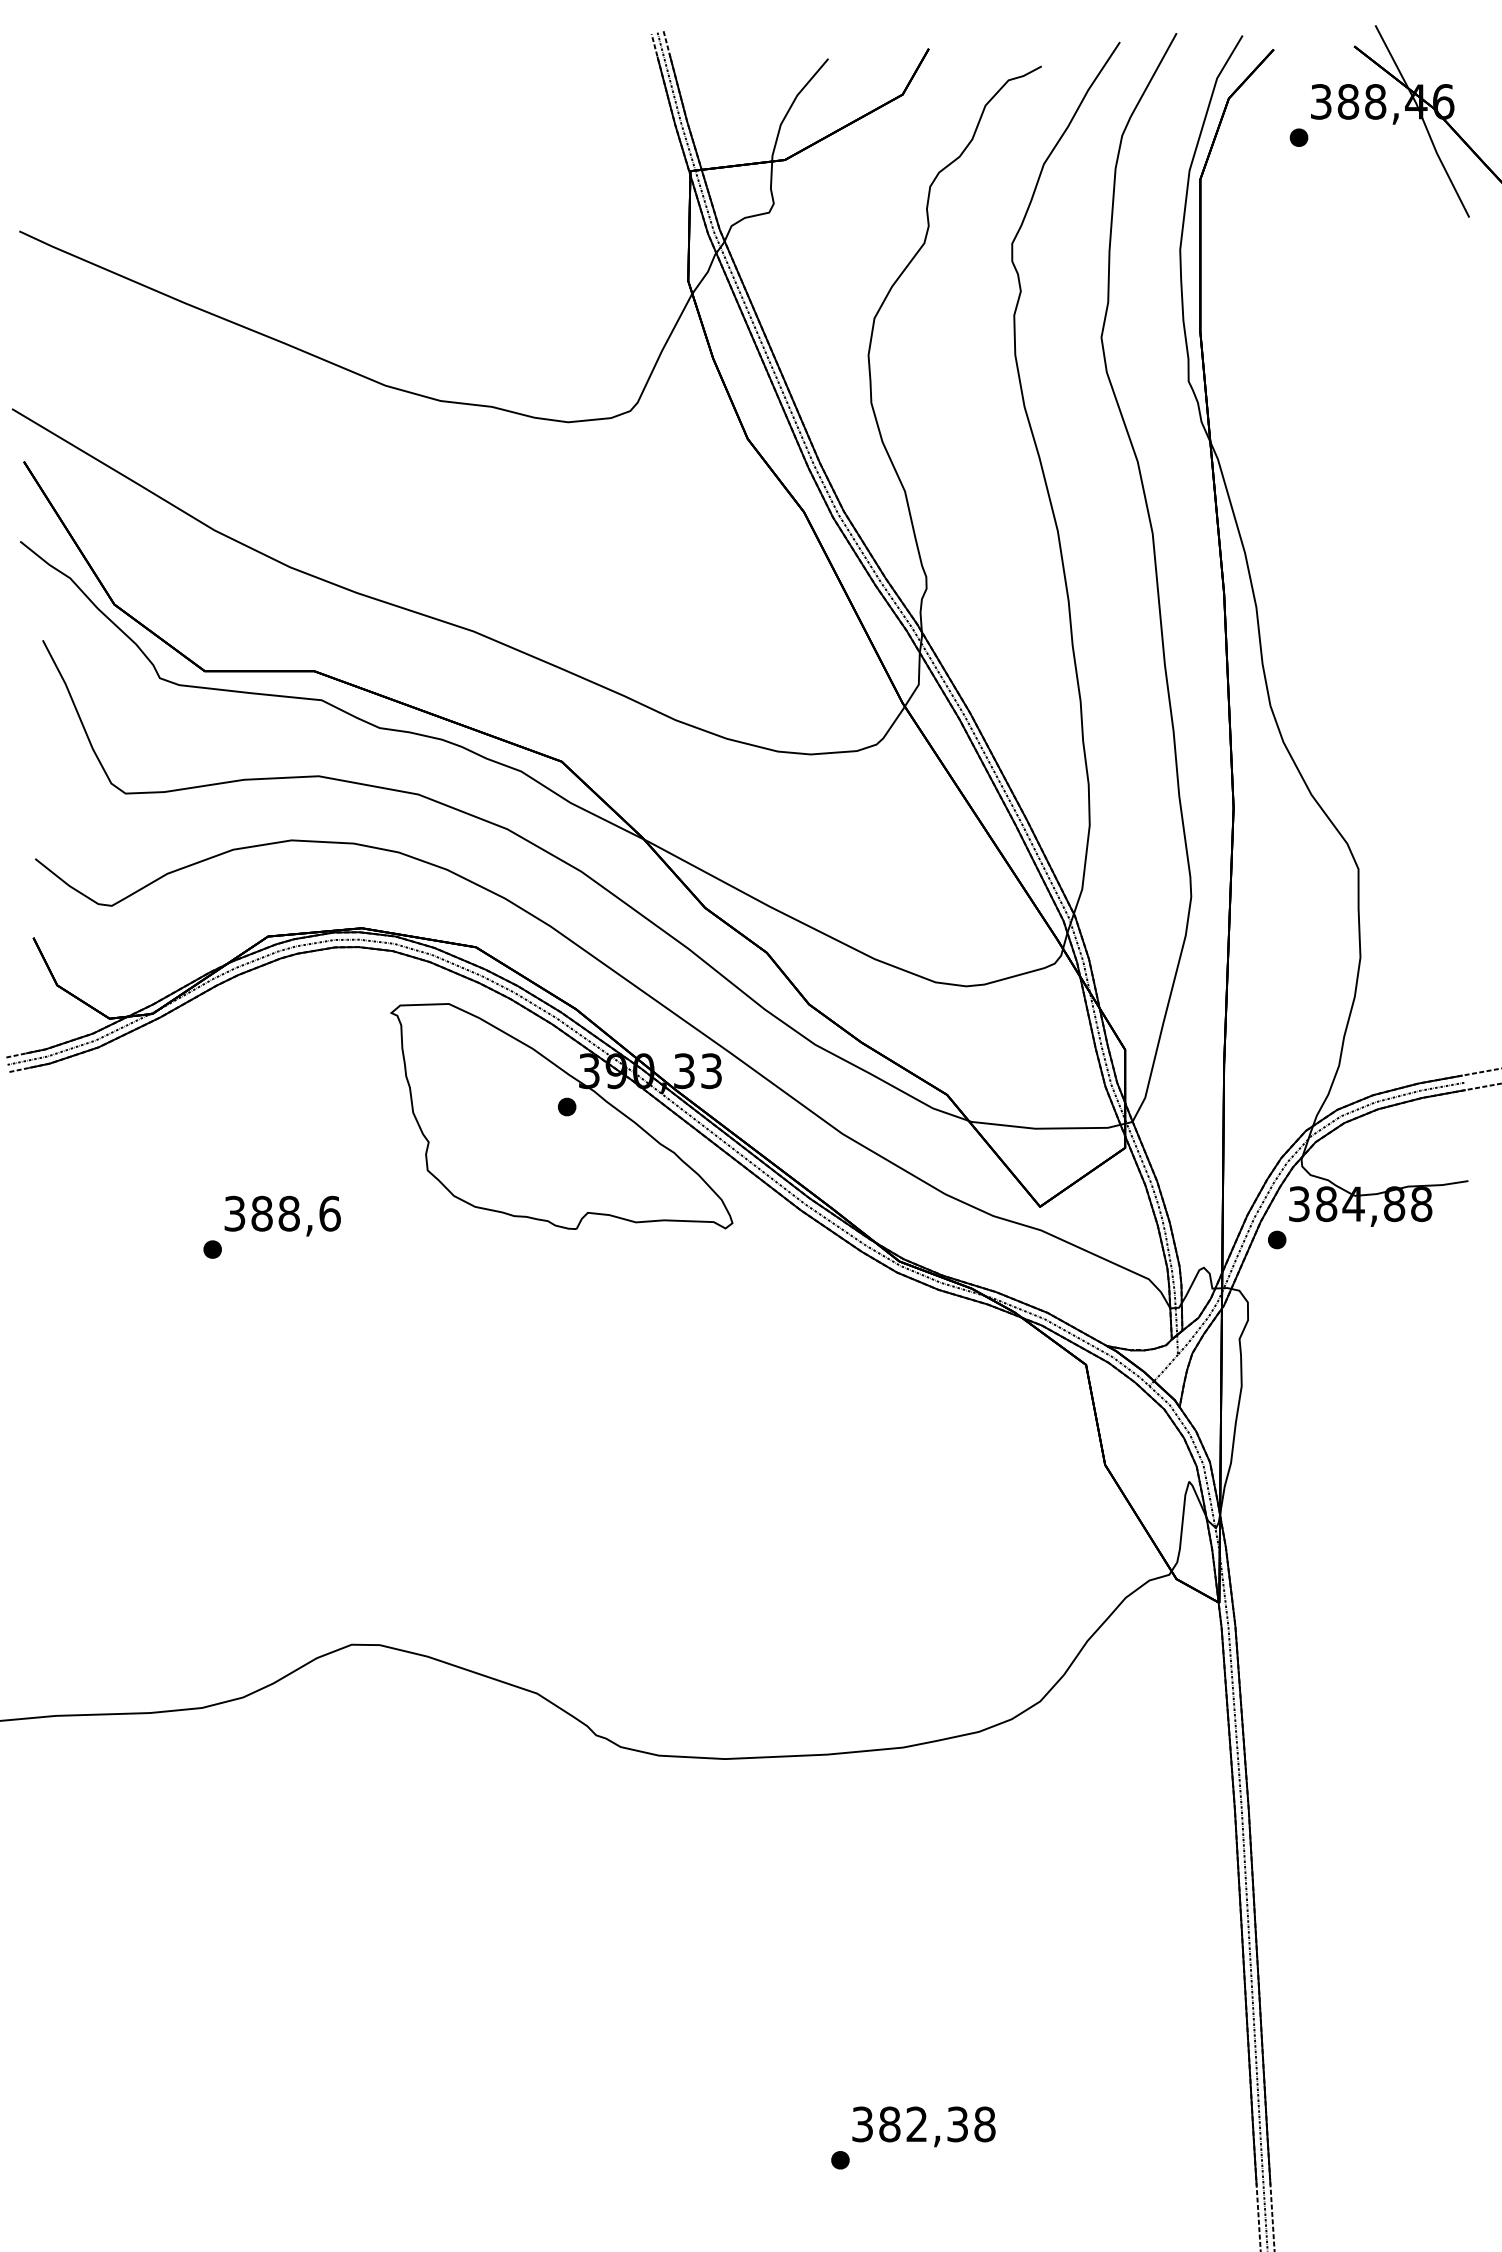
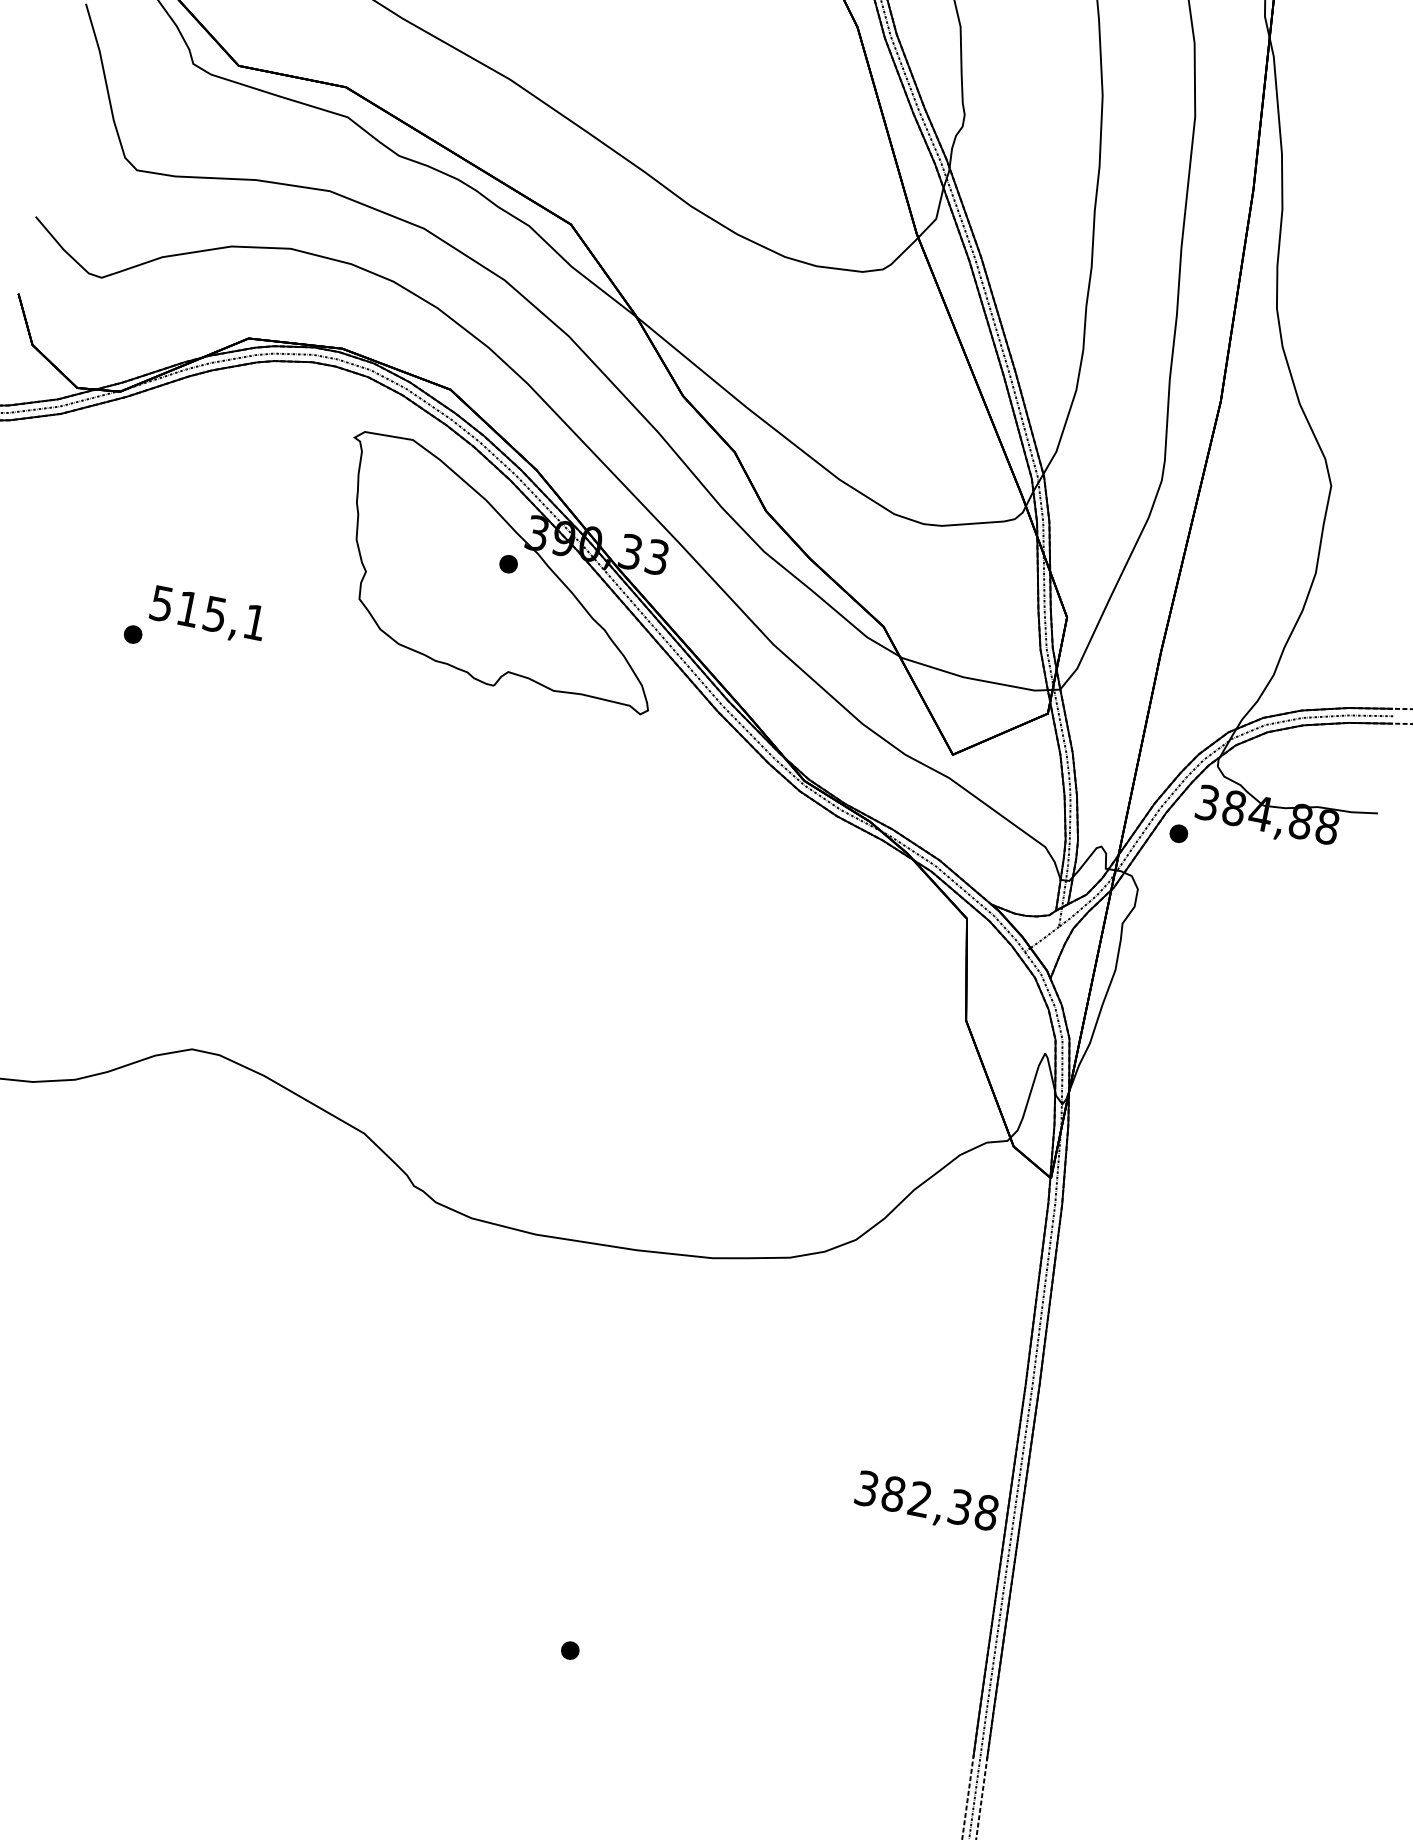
text: (282, 1213) -> (208, 612), 388,6 -> 515,1
text: (923, 2126) -> (926, 1502), moved

